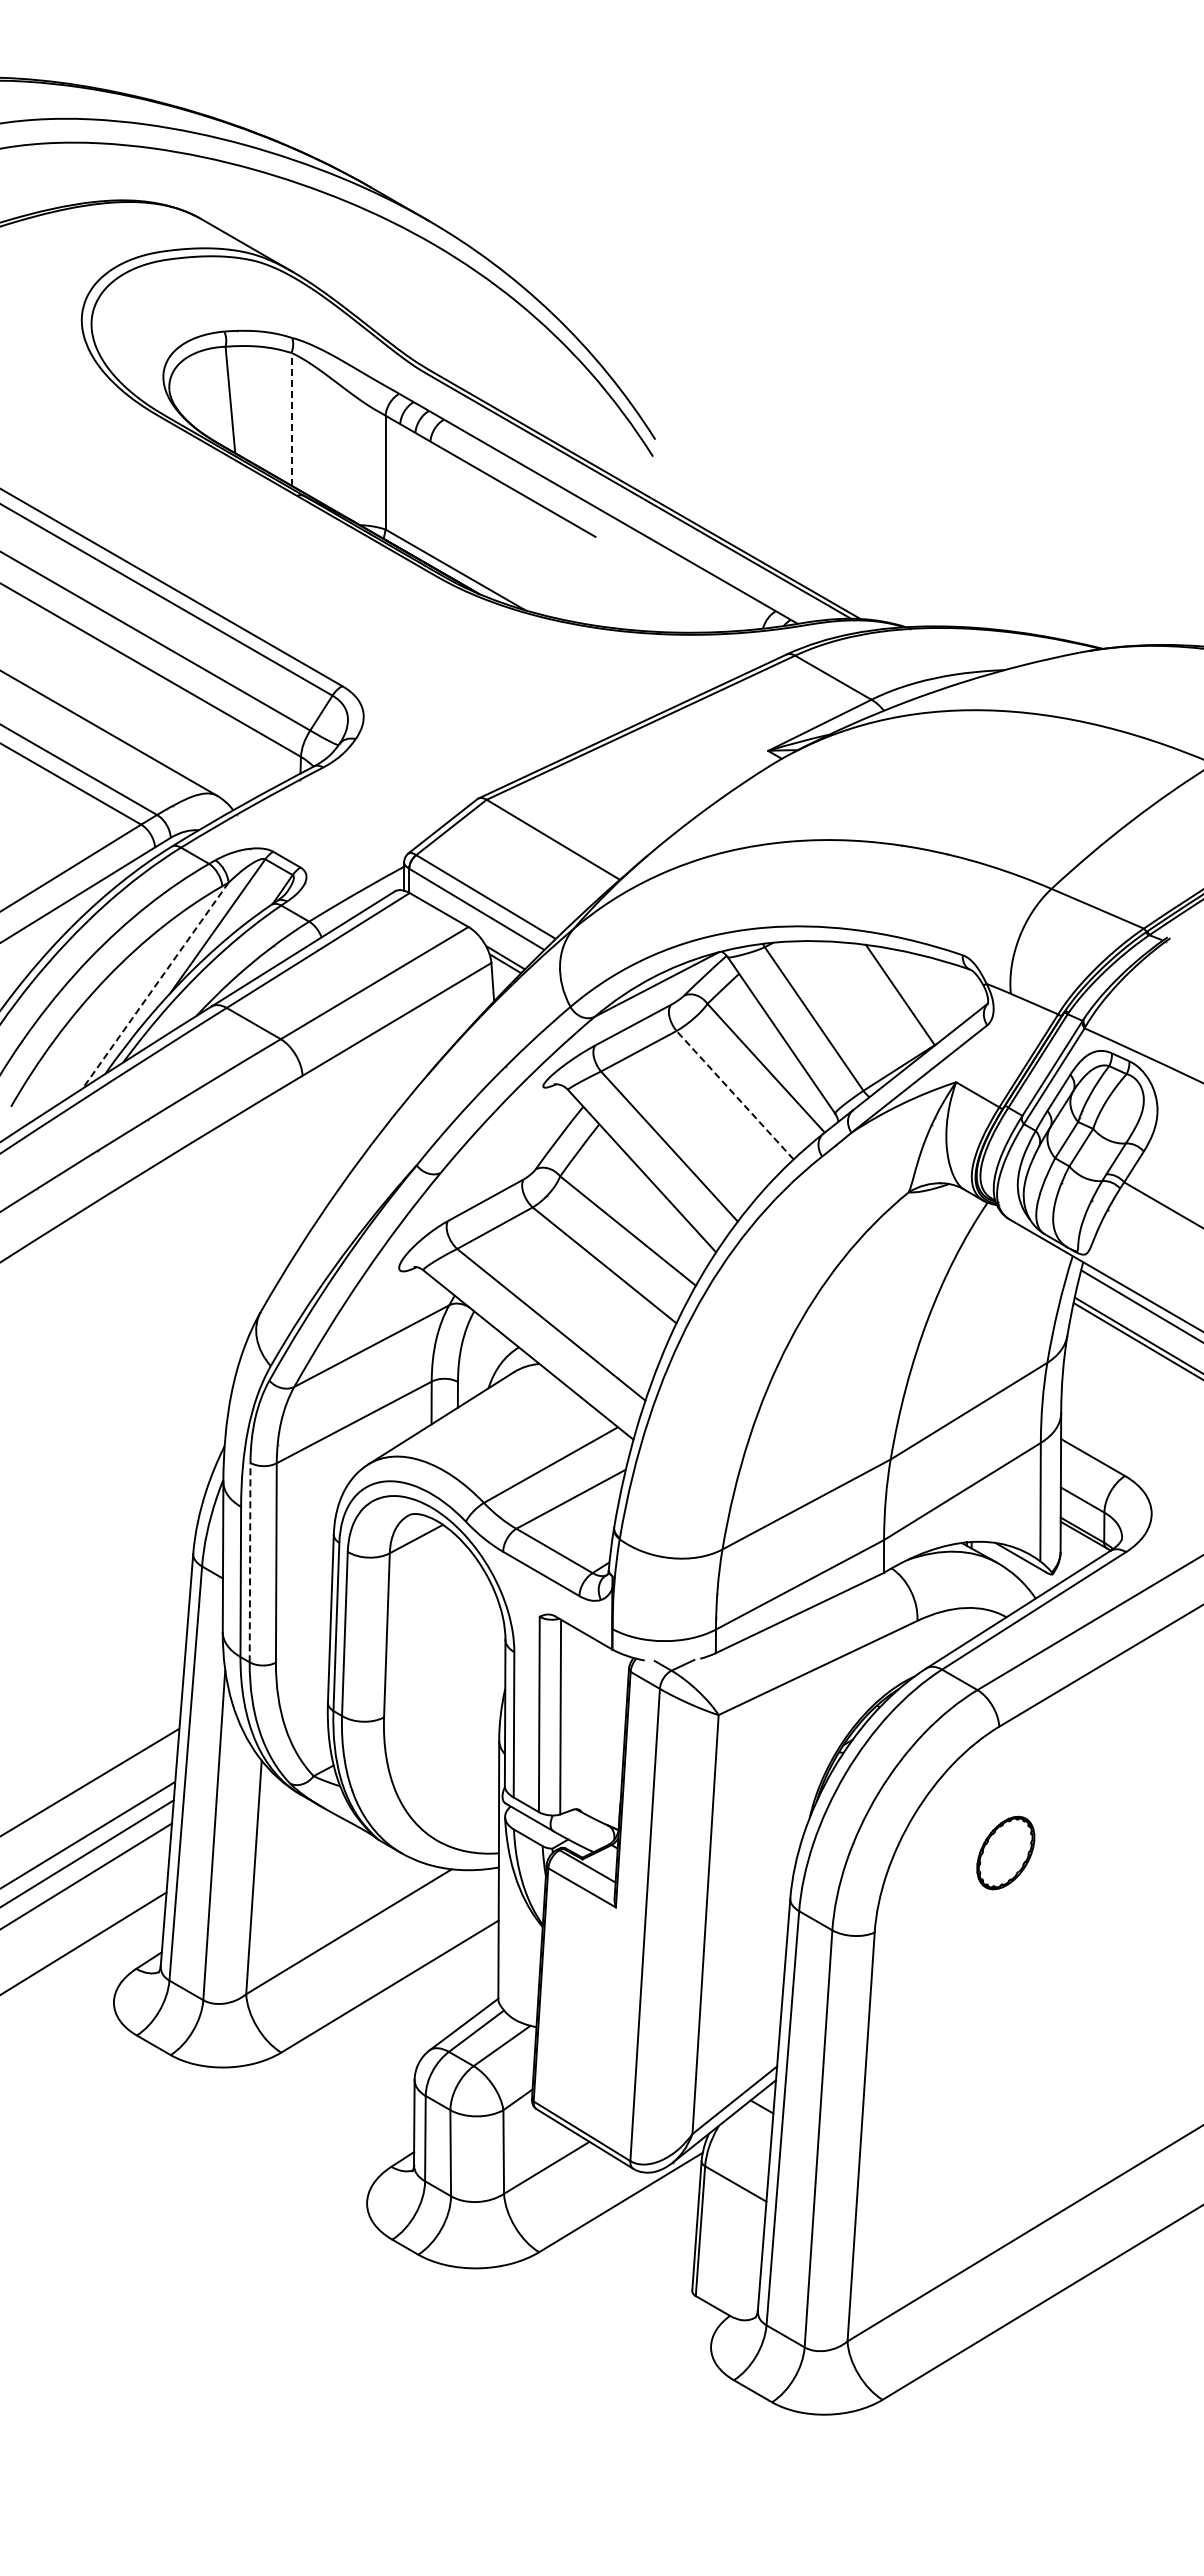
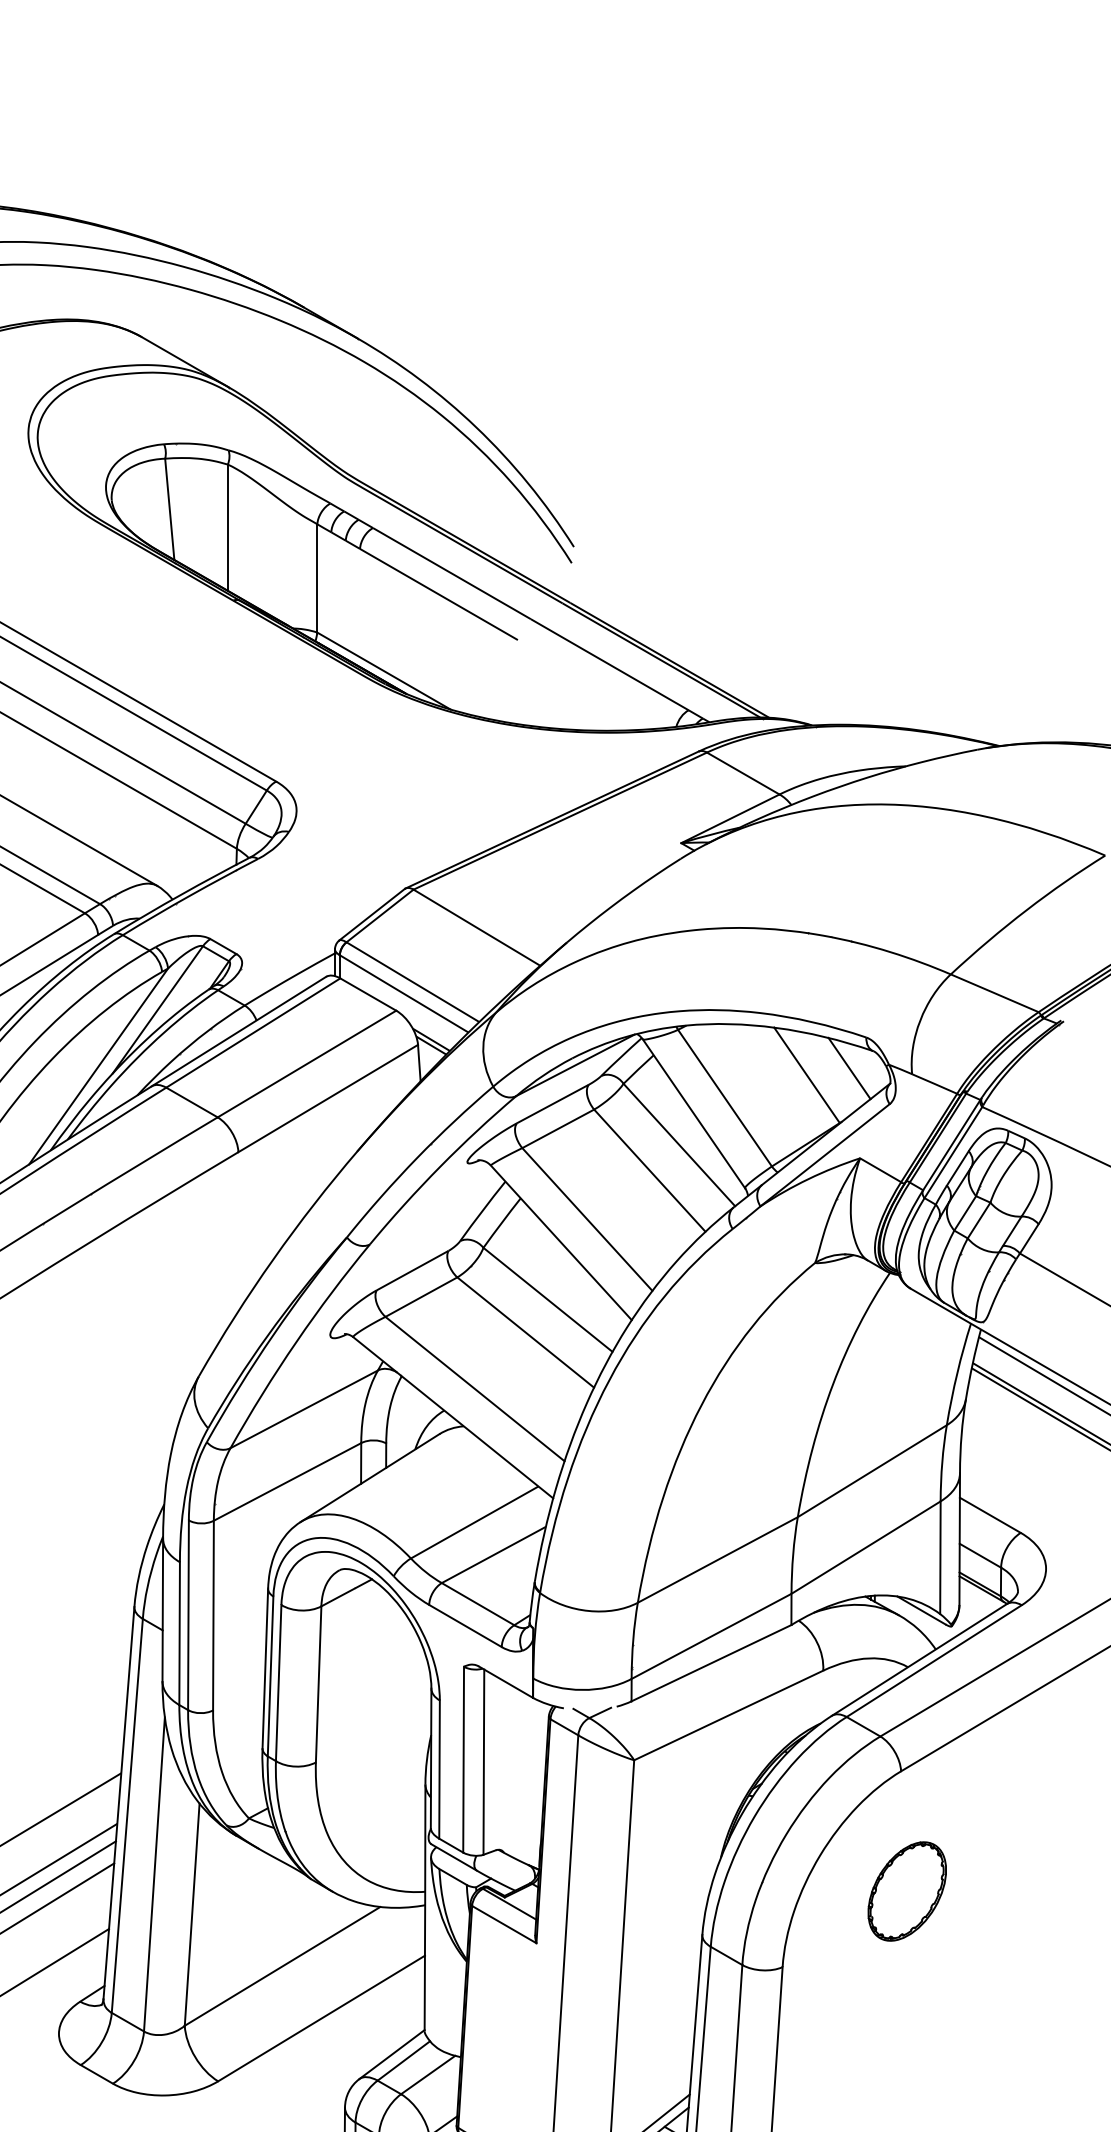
line: (291, 418) -> (227, 526), dashed -> solid
line: (155, 986) -> (98, 1067), dashed -> solid
line: (944, 987) -> (849, 1068), added
line: (735, 1095) -> (650, 1170), dashed -> solid
line: (250, 1562) -> (188, 1615), dashed -> solid
part: (1005, 1852) -> (907, 1890), size x1.43

